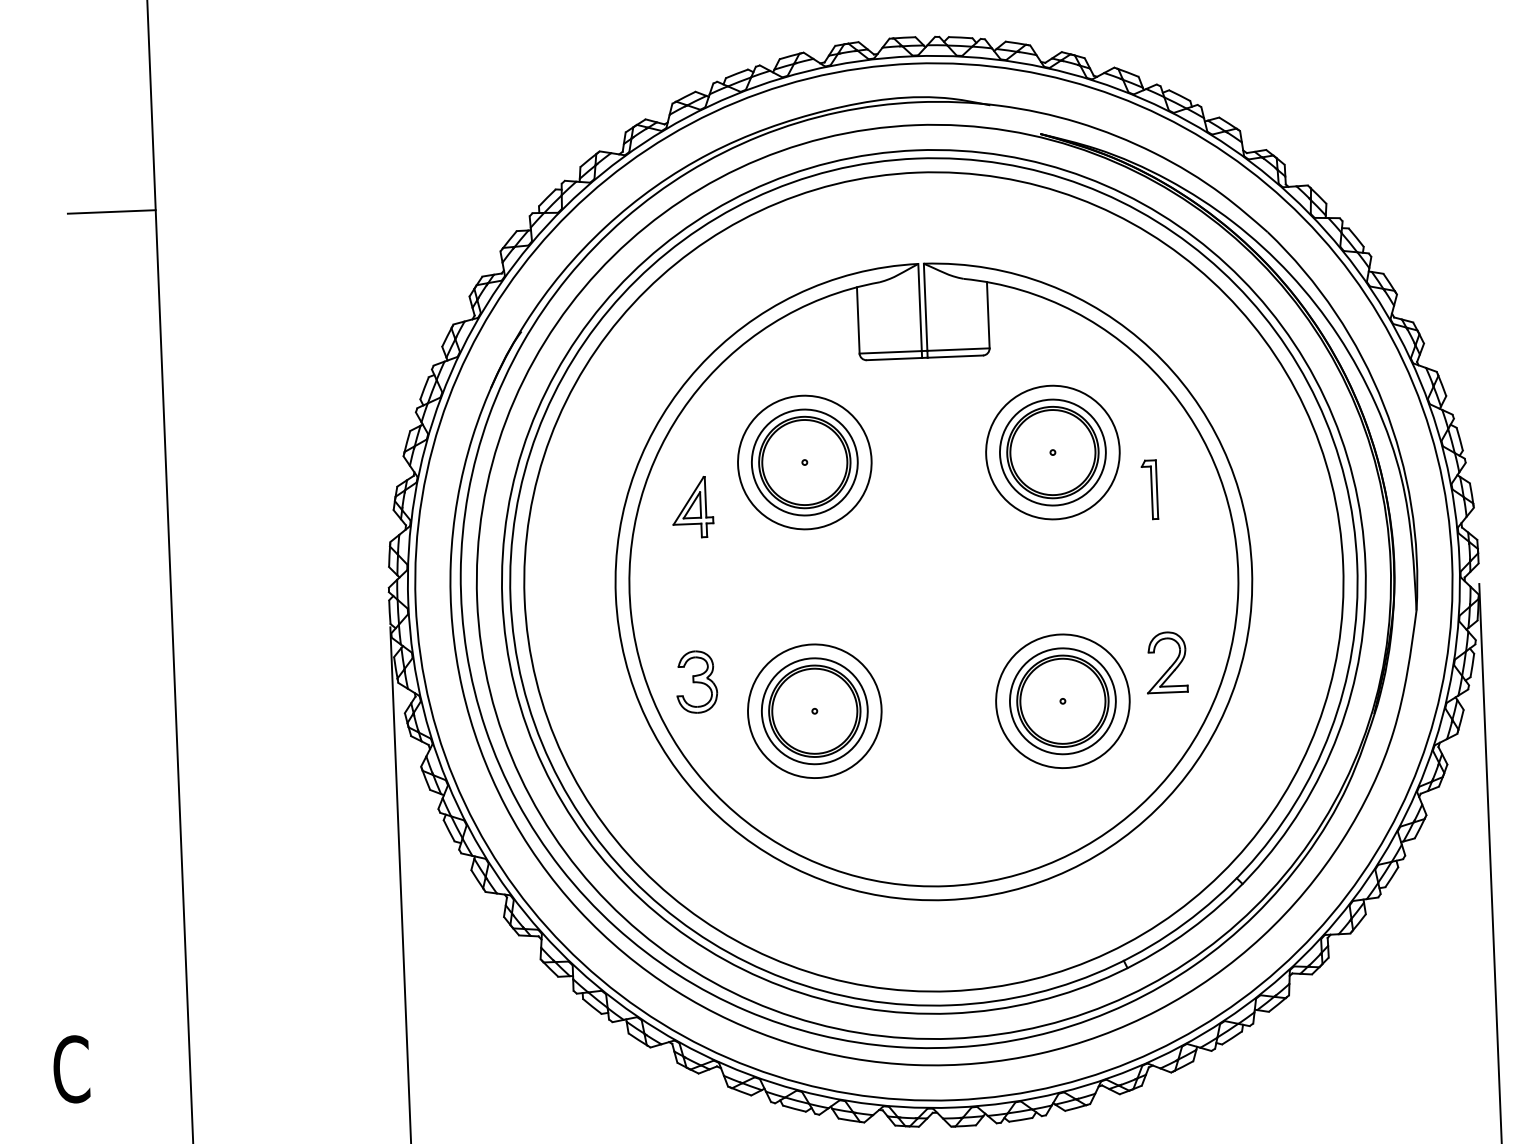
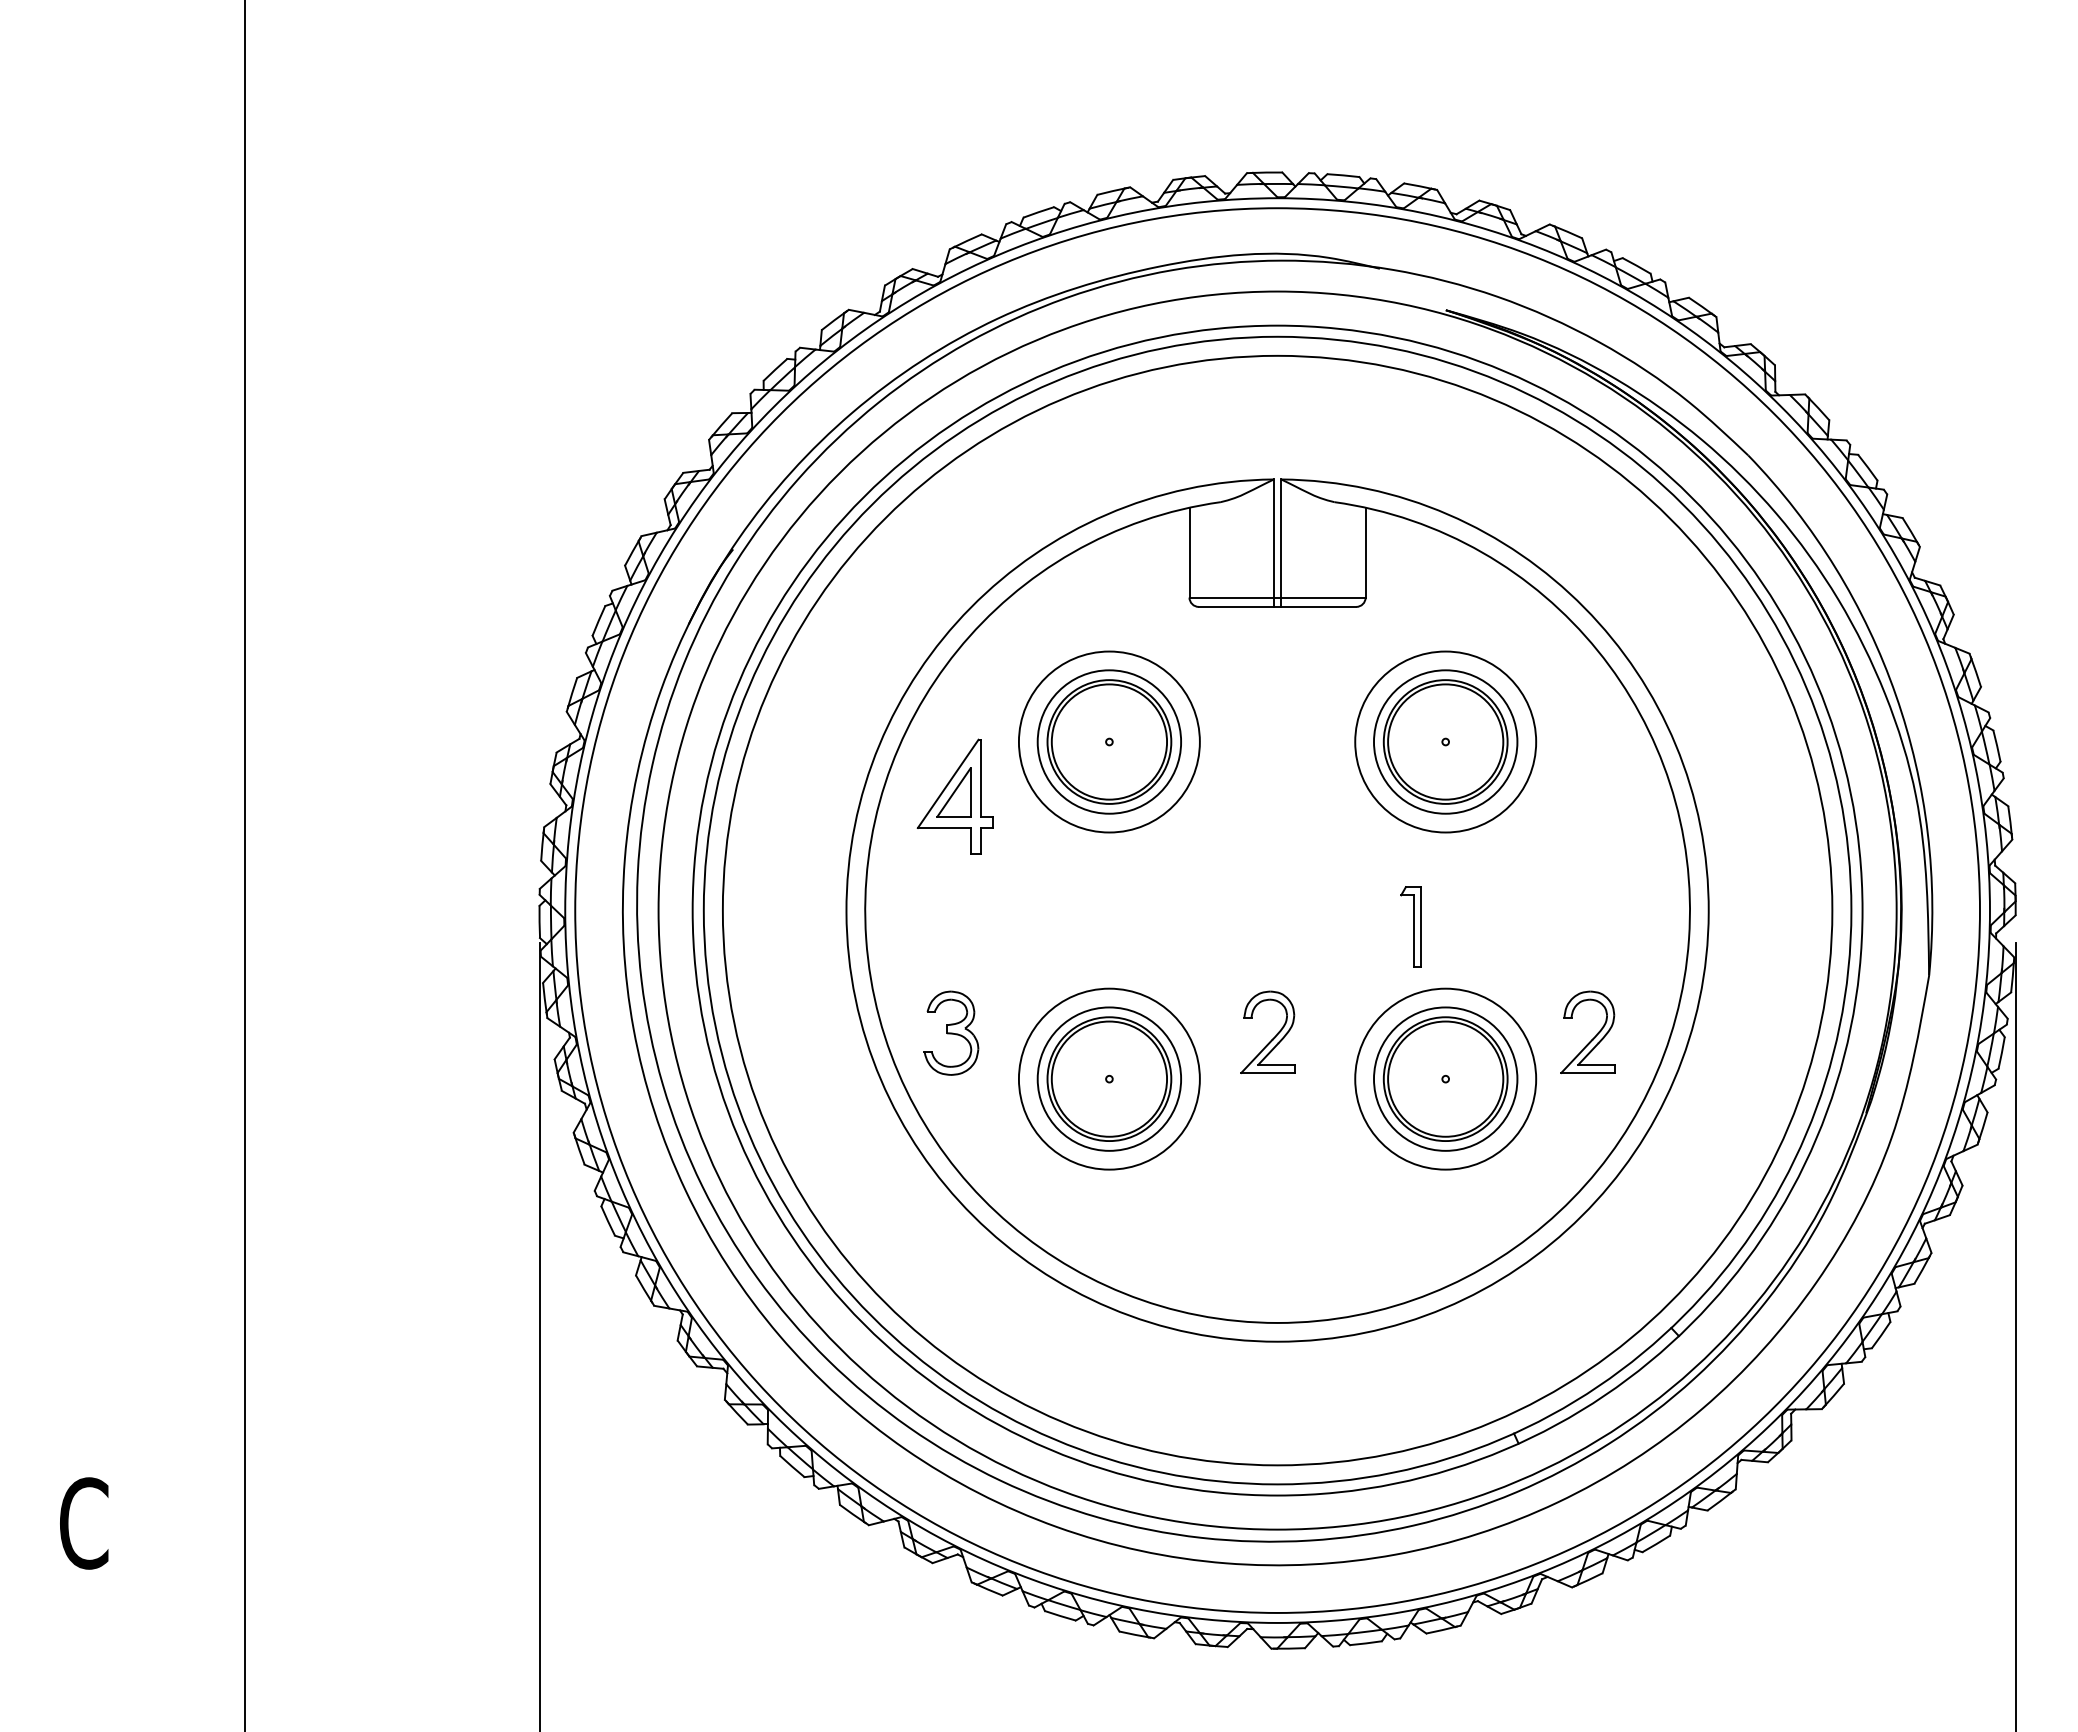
line: (111, 212) -> (184, 365), removed
part: (1149, 489) -> (1410, 926), moved
part: (692, 507) -> (954, 796), size x1.4
part: (934, 675) -> (1273, 1037), added

